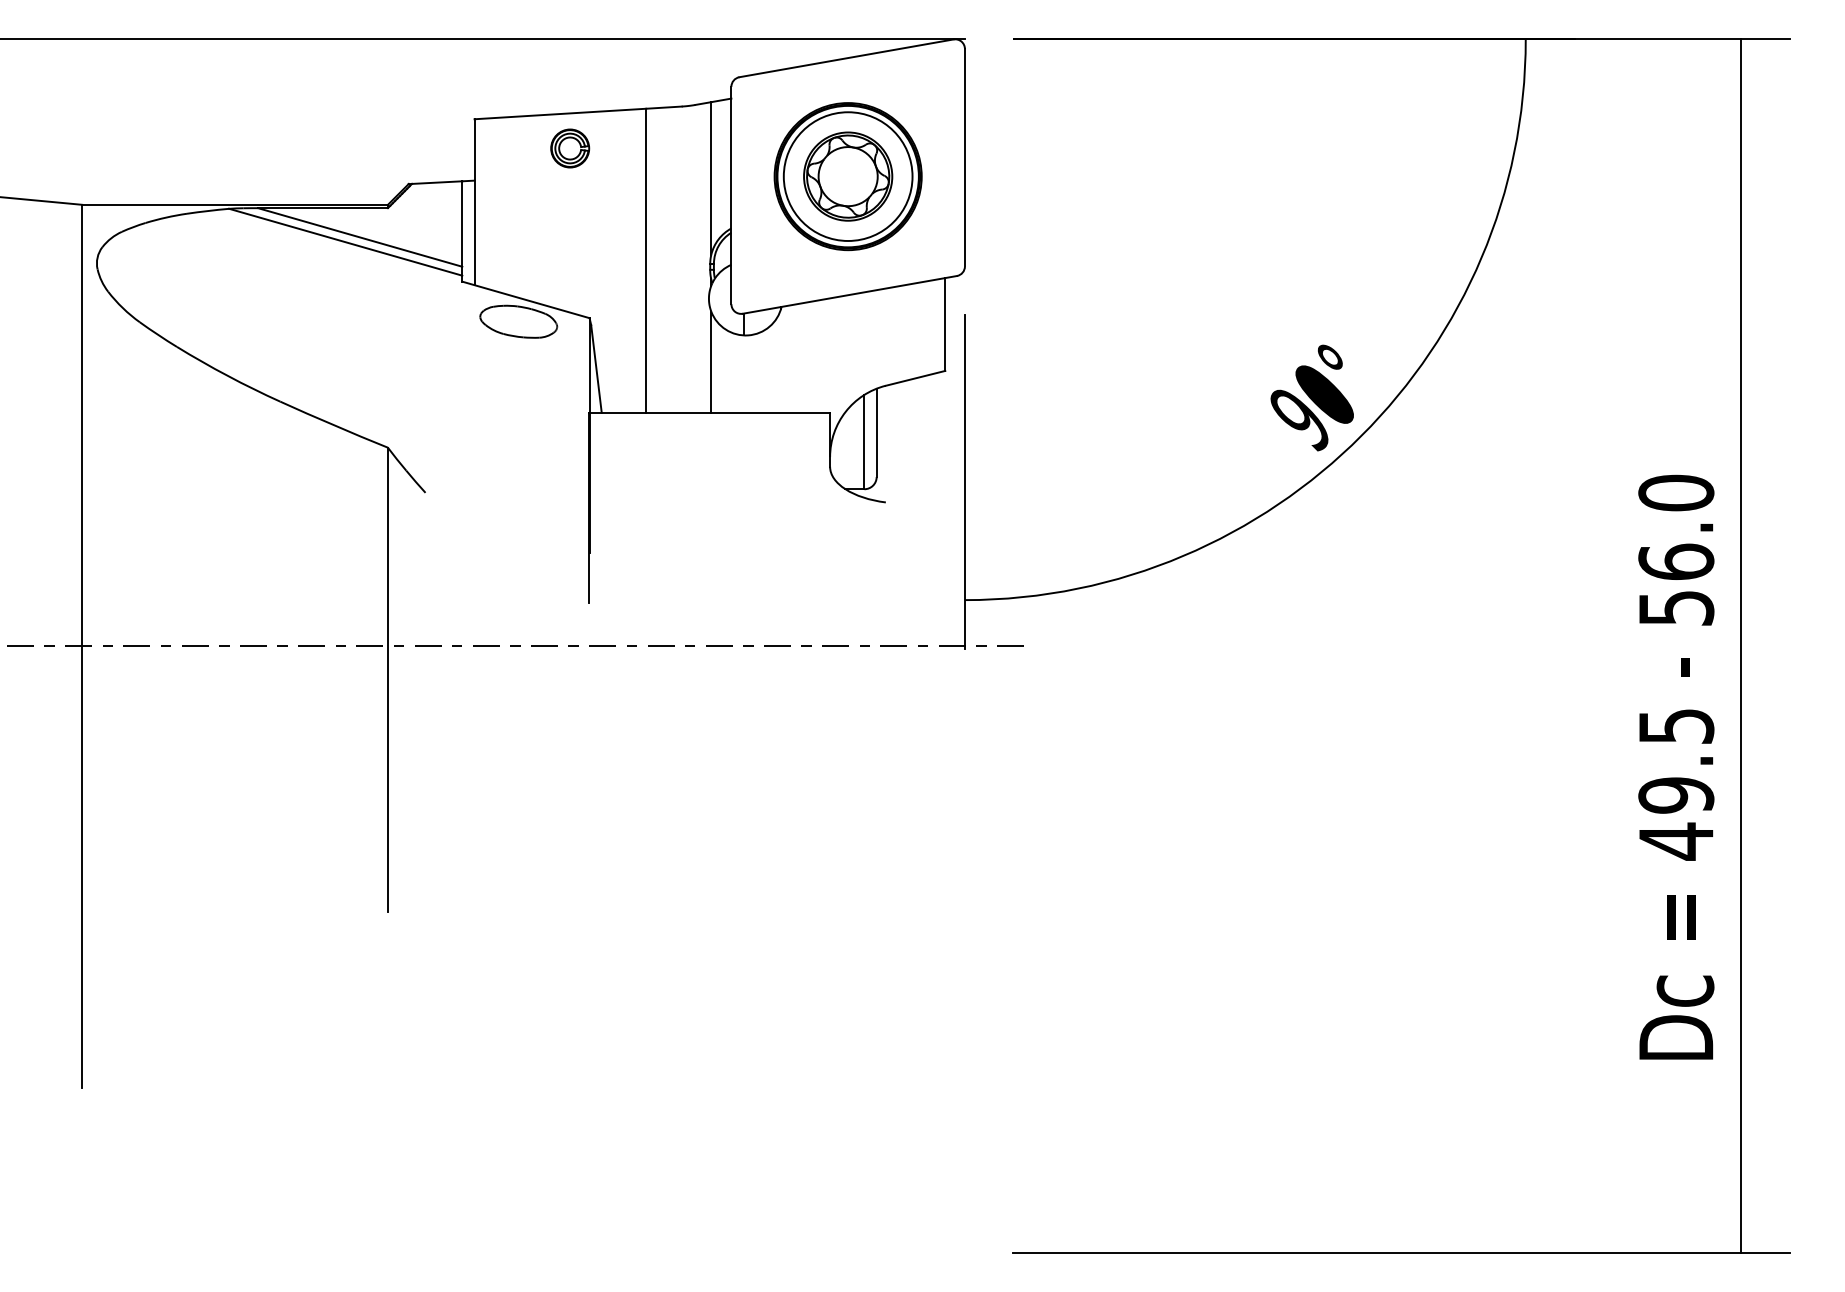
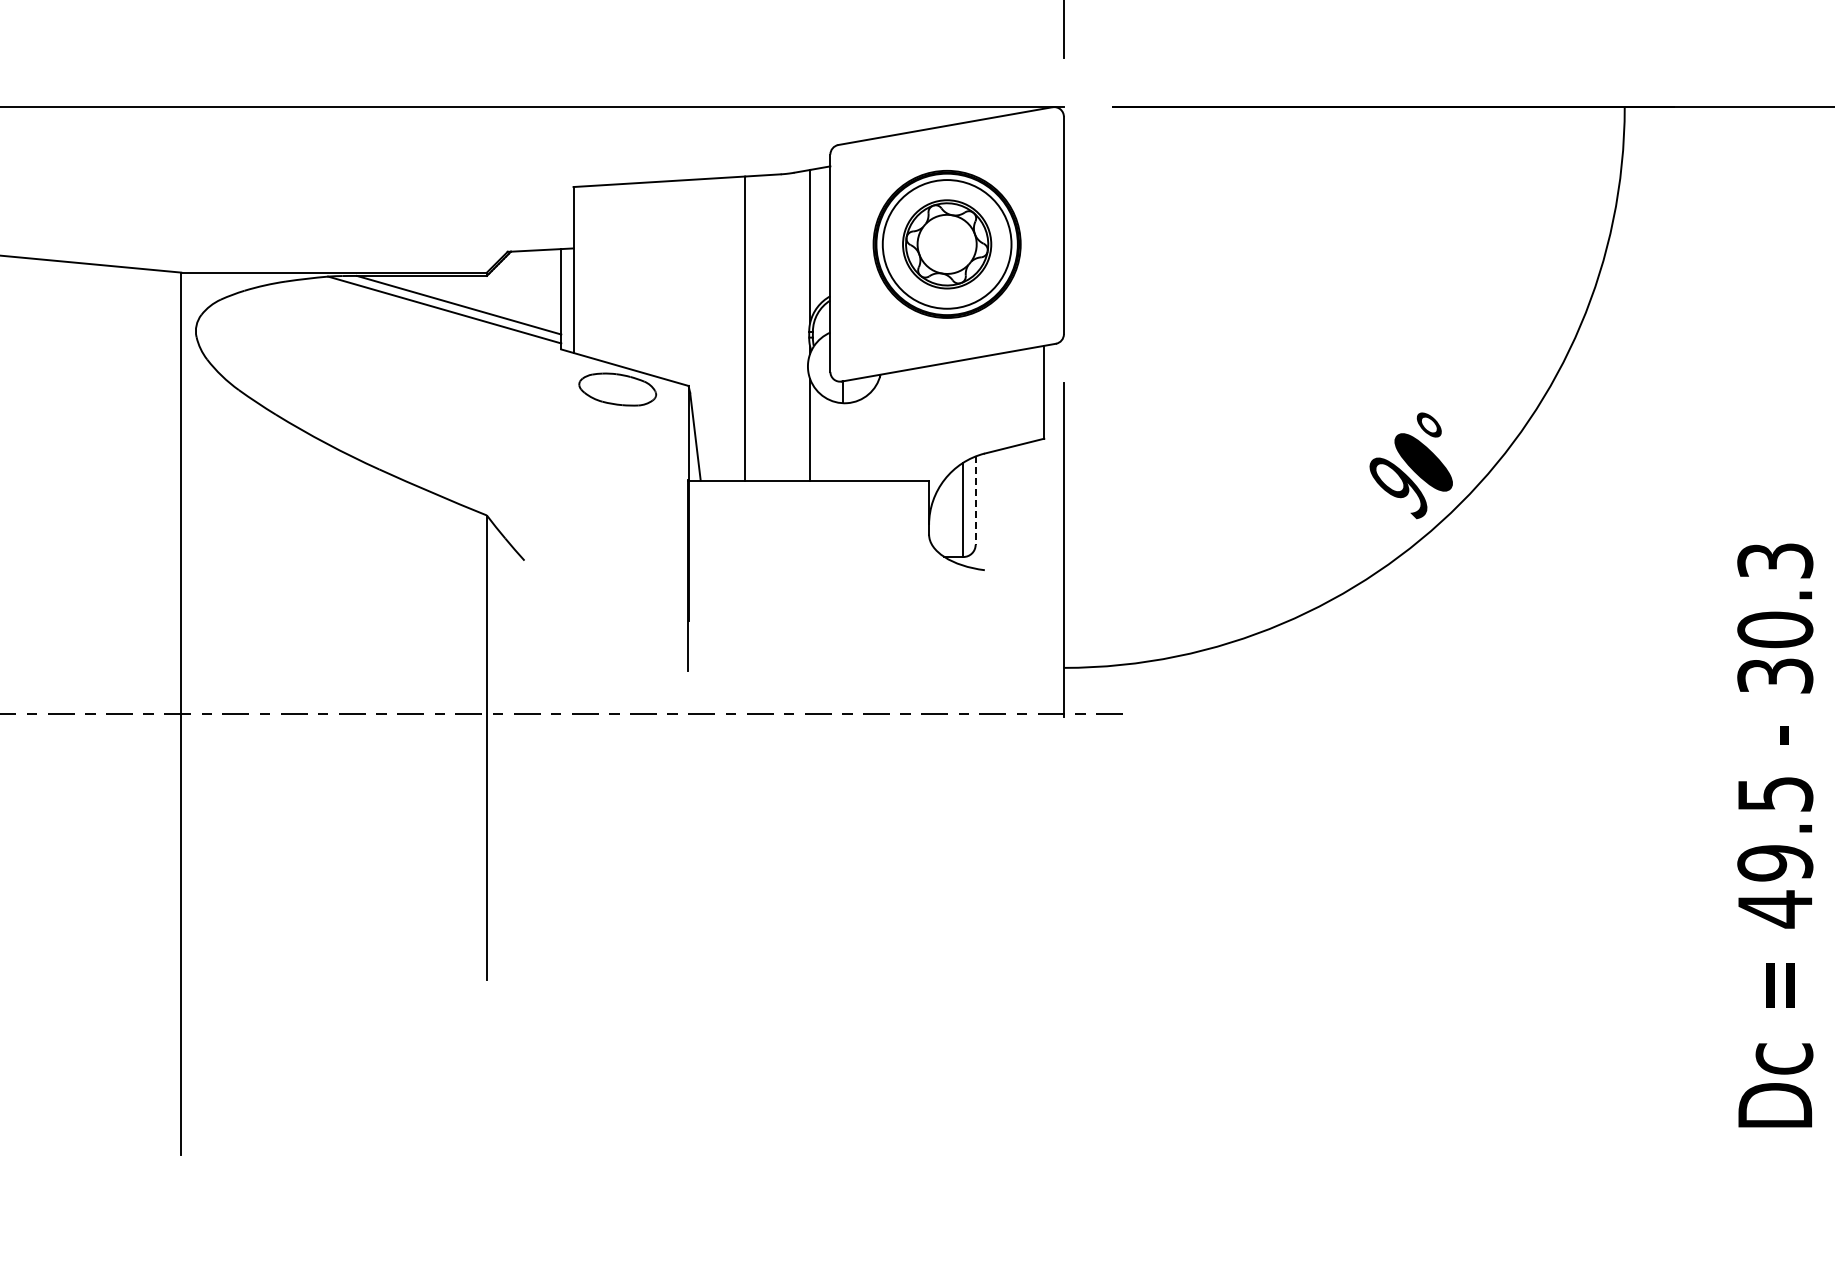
part: (570, 148) -> (669, 216), removed
line: (876, 433) -> (975, 501), solid -> dashed
text: (1676, 549) -> (1775, 617), 56.0 -> 30.3

